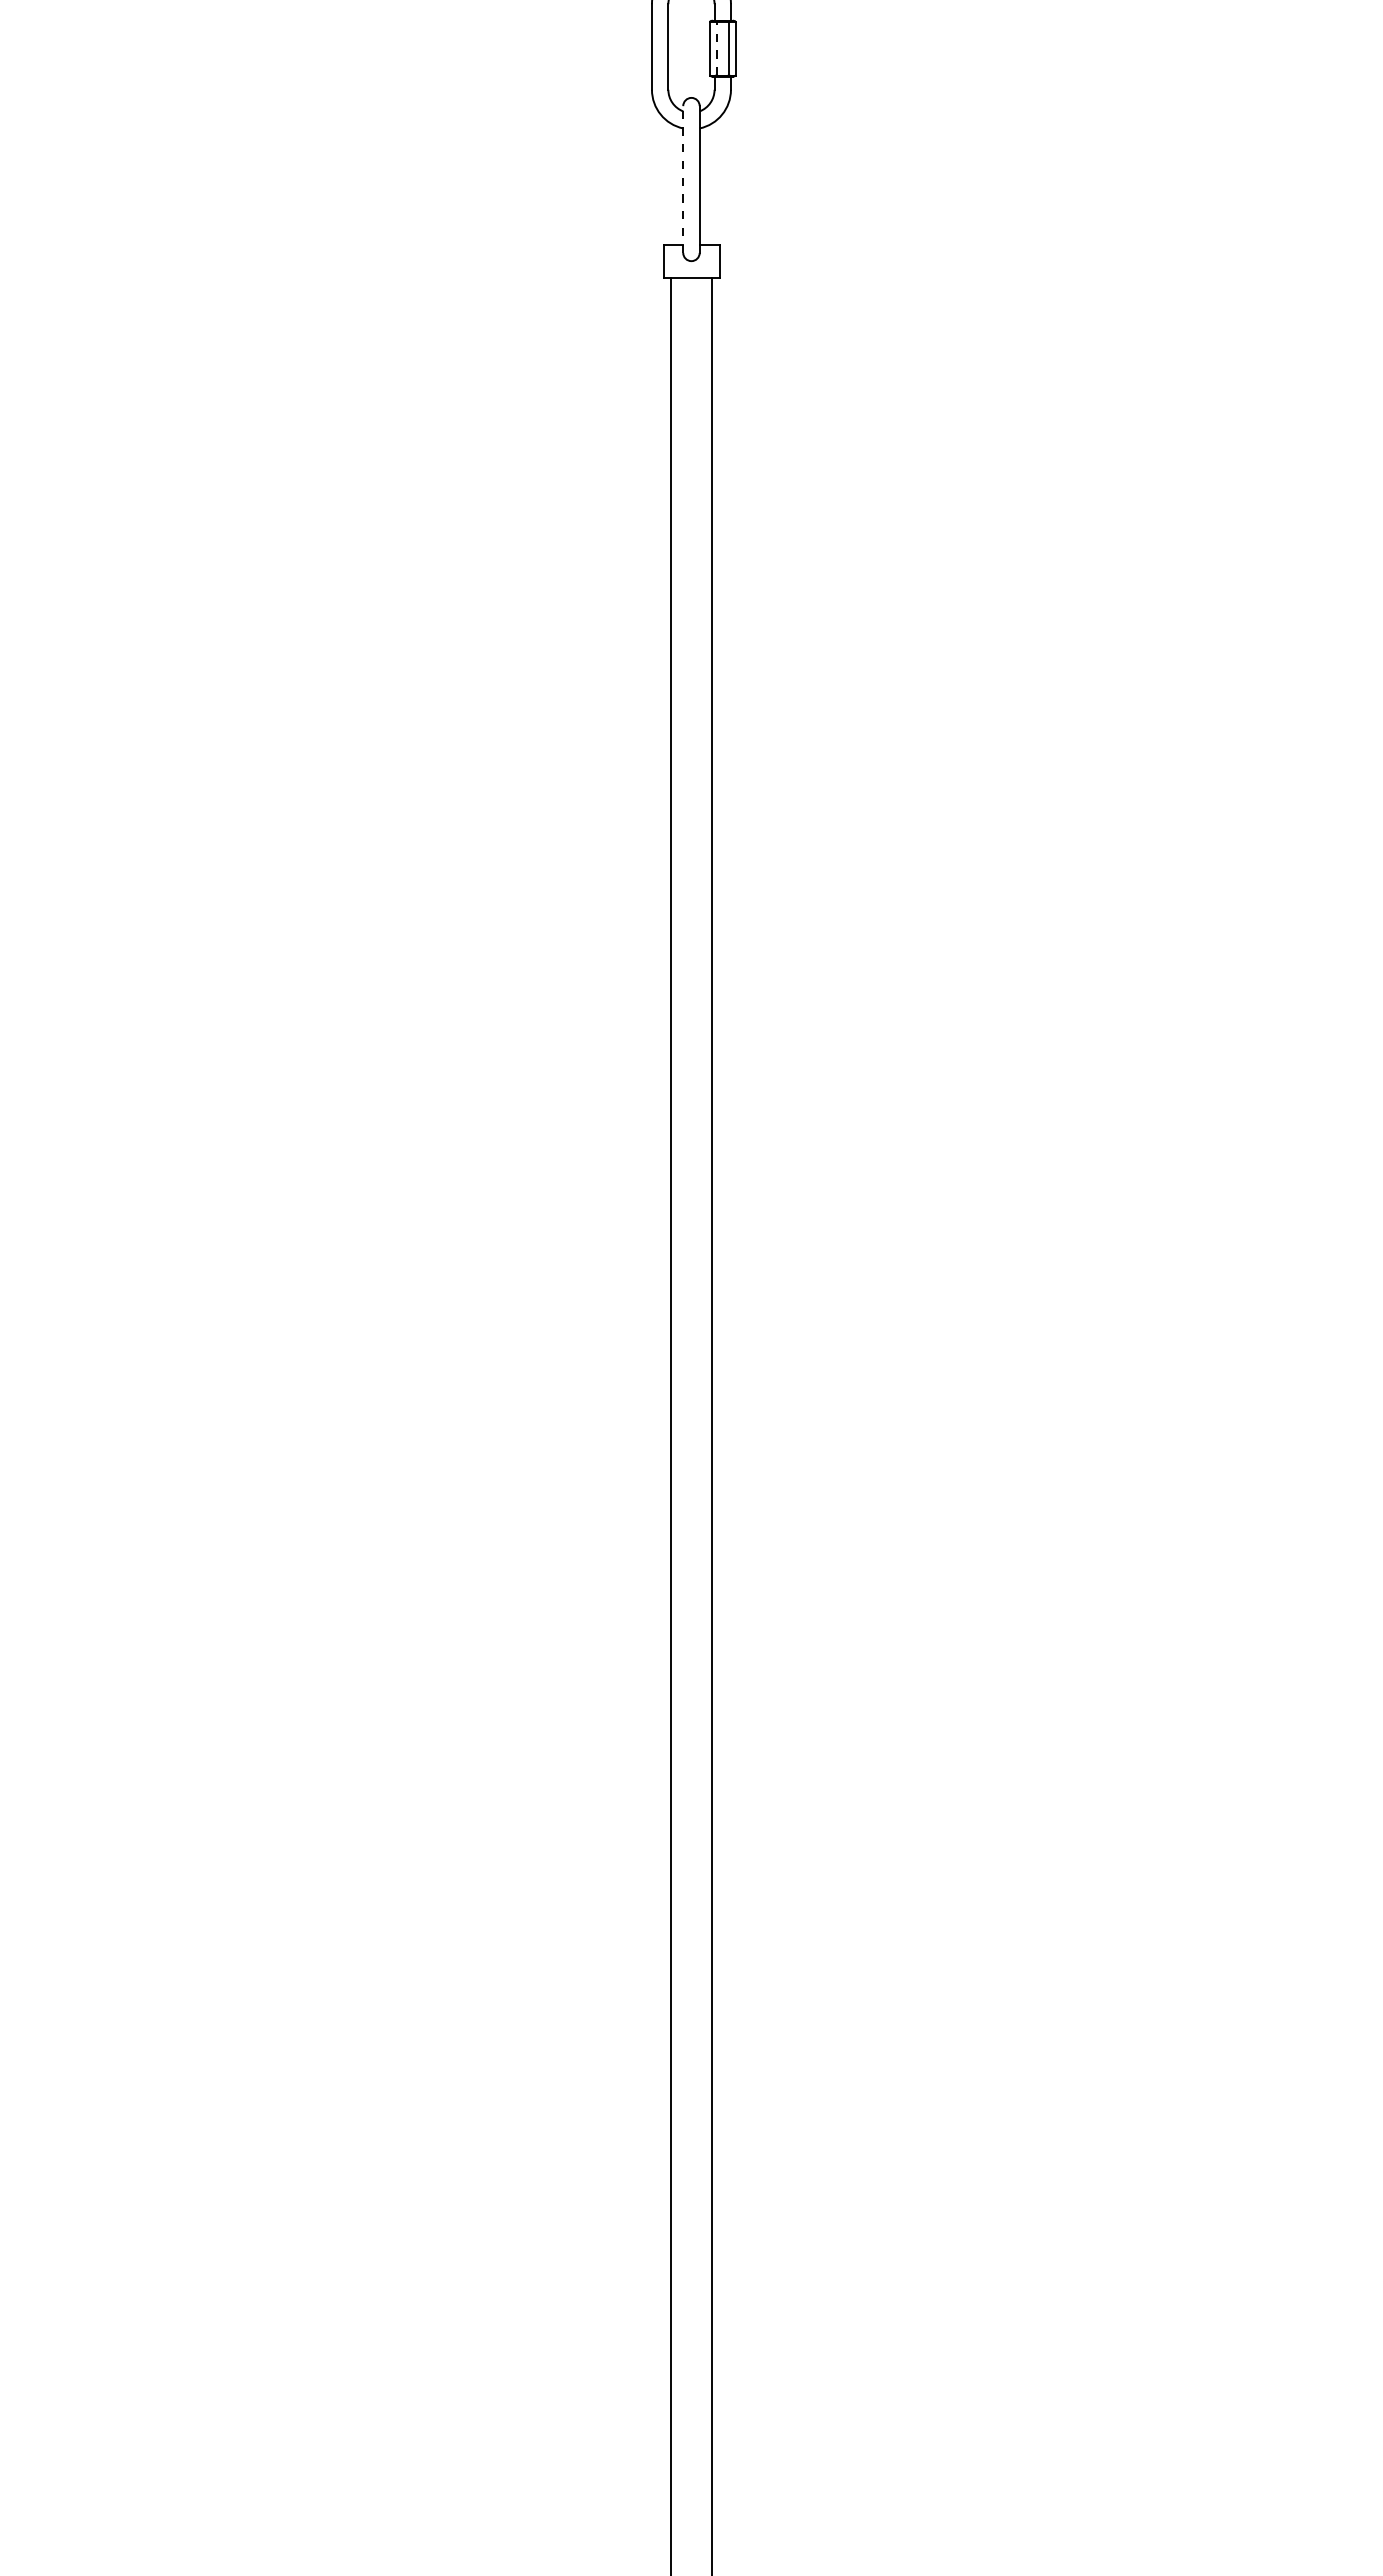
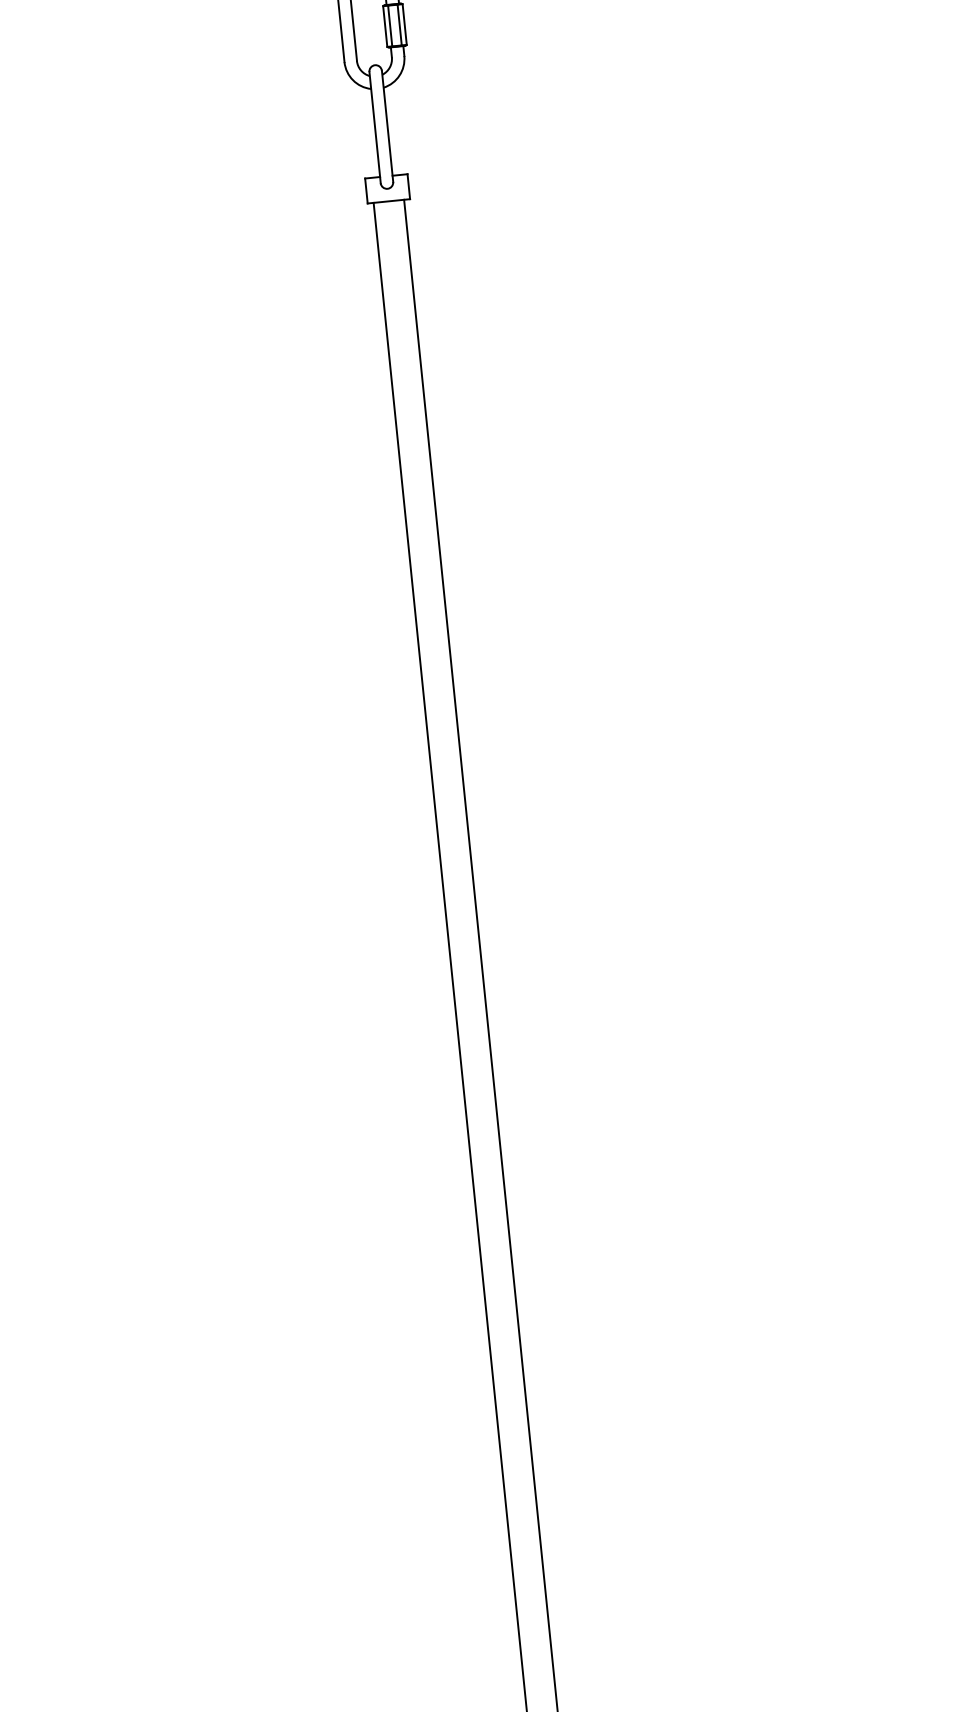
line: (716, 48) -> (390, 25), dashed -> solid
line: (683, 179) -> (375, 127), dashed -> solid

